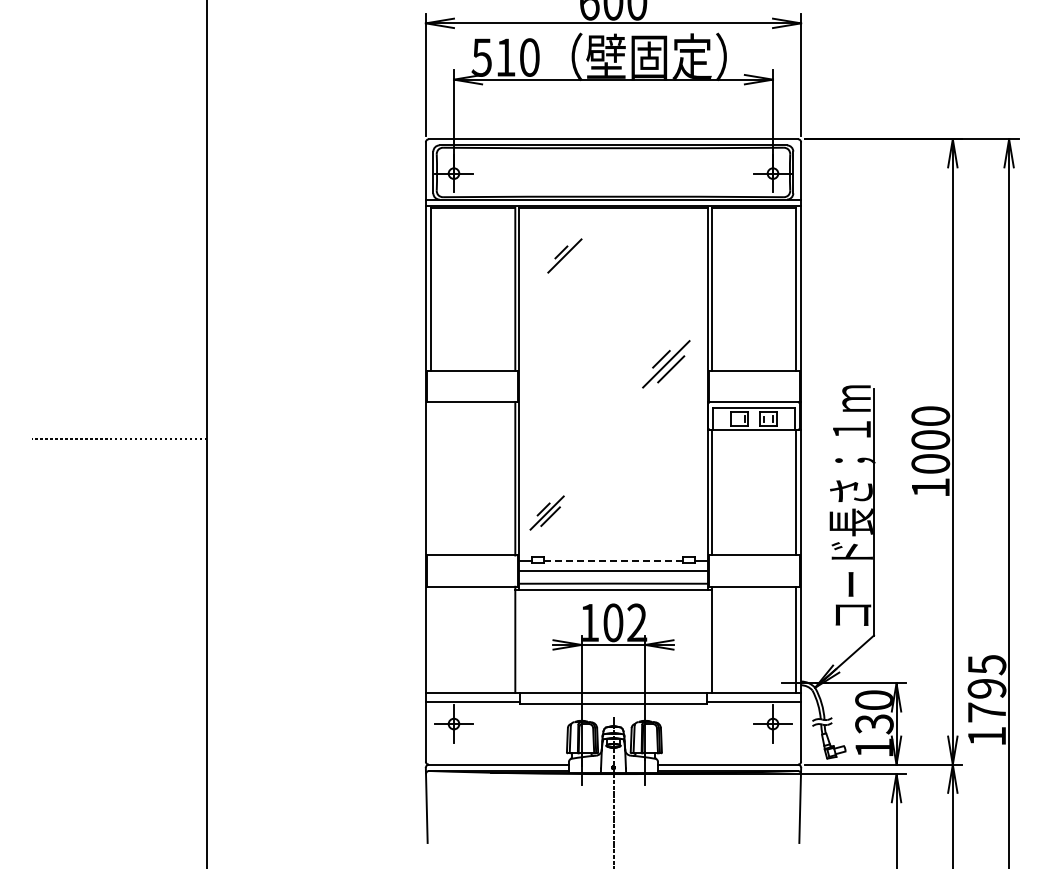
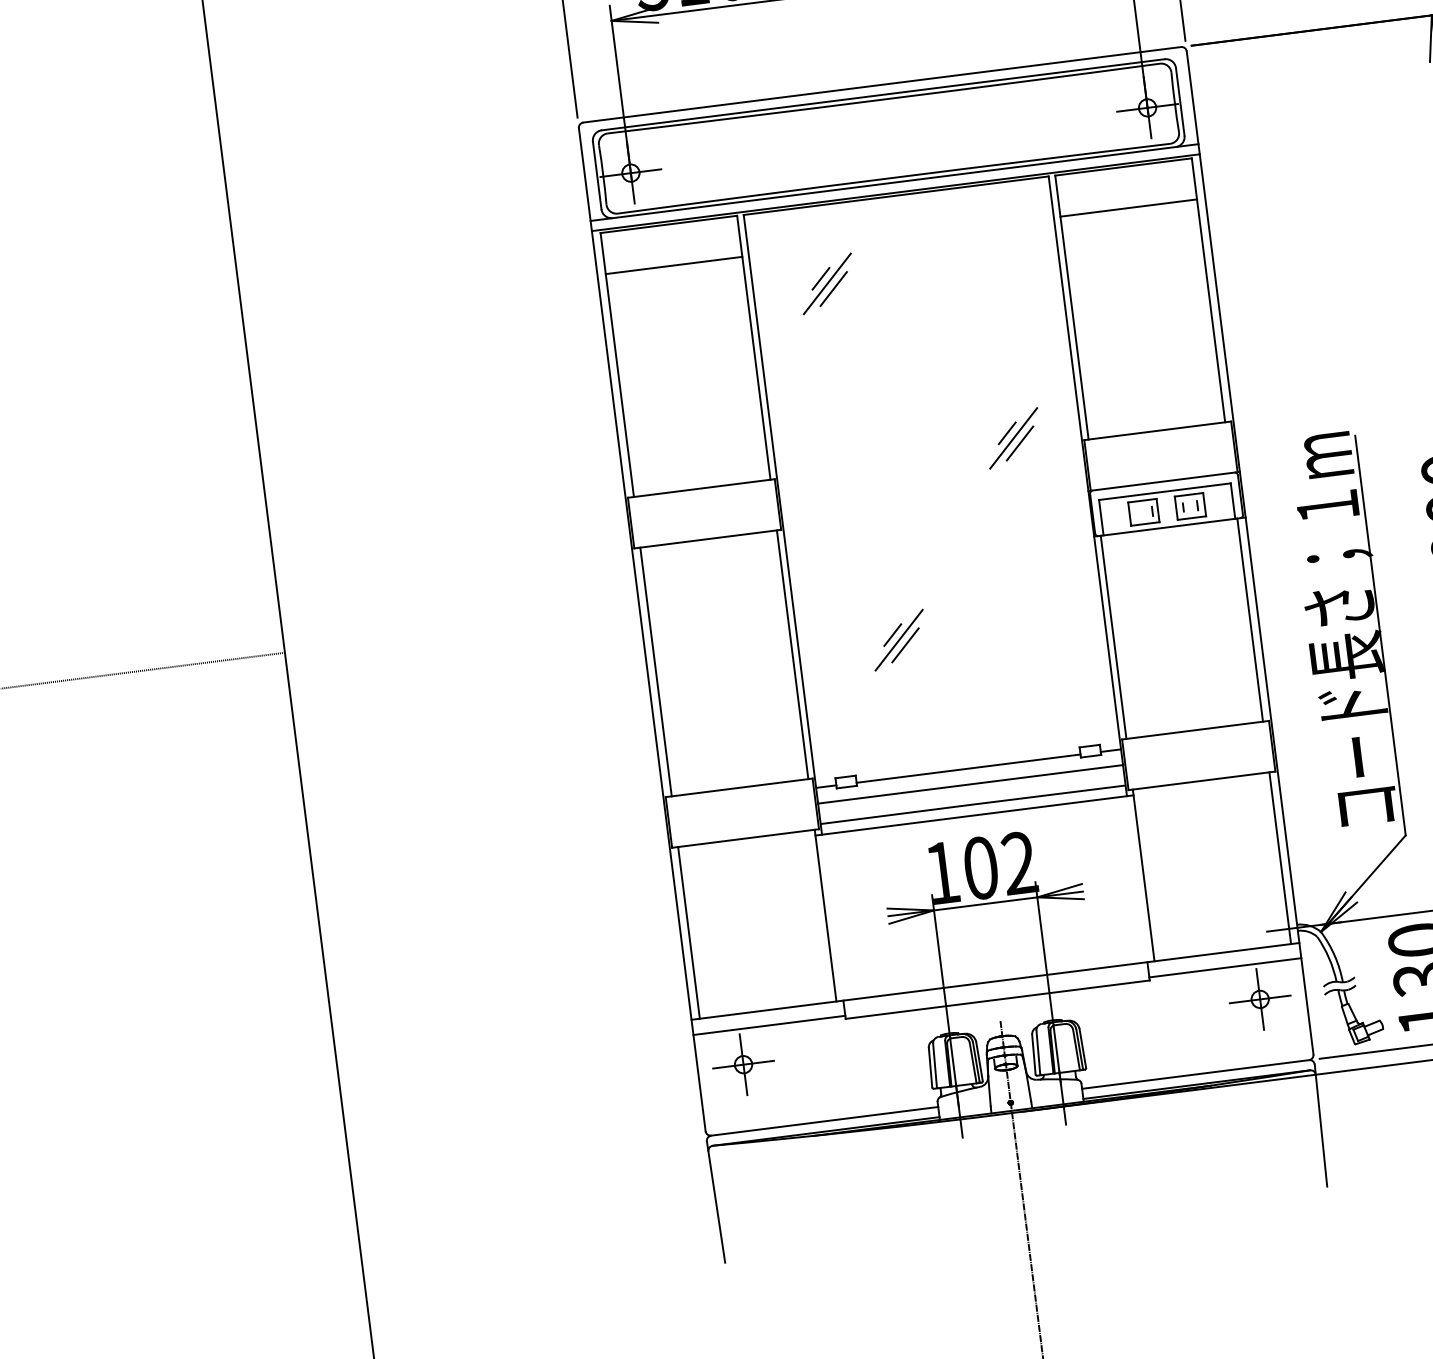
line: (472, 233) -> (673, 266), added
line: (753, 233) -> (1128, 208), added
line: (568, 259) -> (833, 288), added
part: (665, 363) -> (1012, 437), size x0.71
line: (430, 478) -> (655, 671), added
part: (546, 512) -> (897, 639), moved
line: (614, 561) -> (970, 768), dashed -> solid
line: (430, 639) -> (688, 932), added

